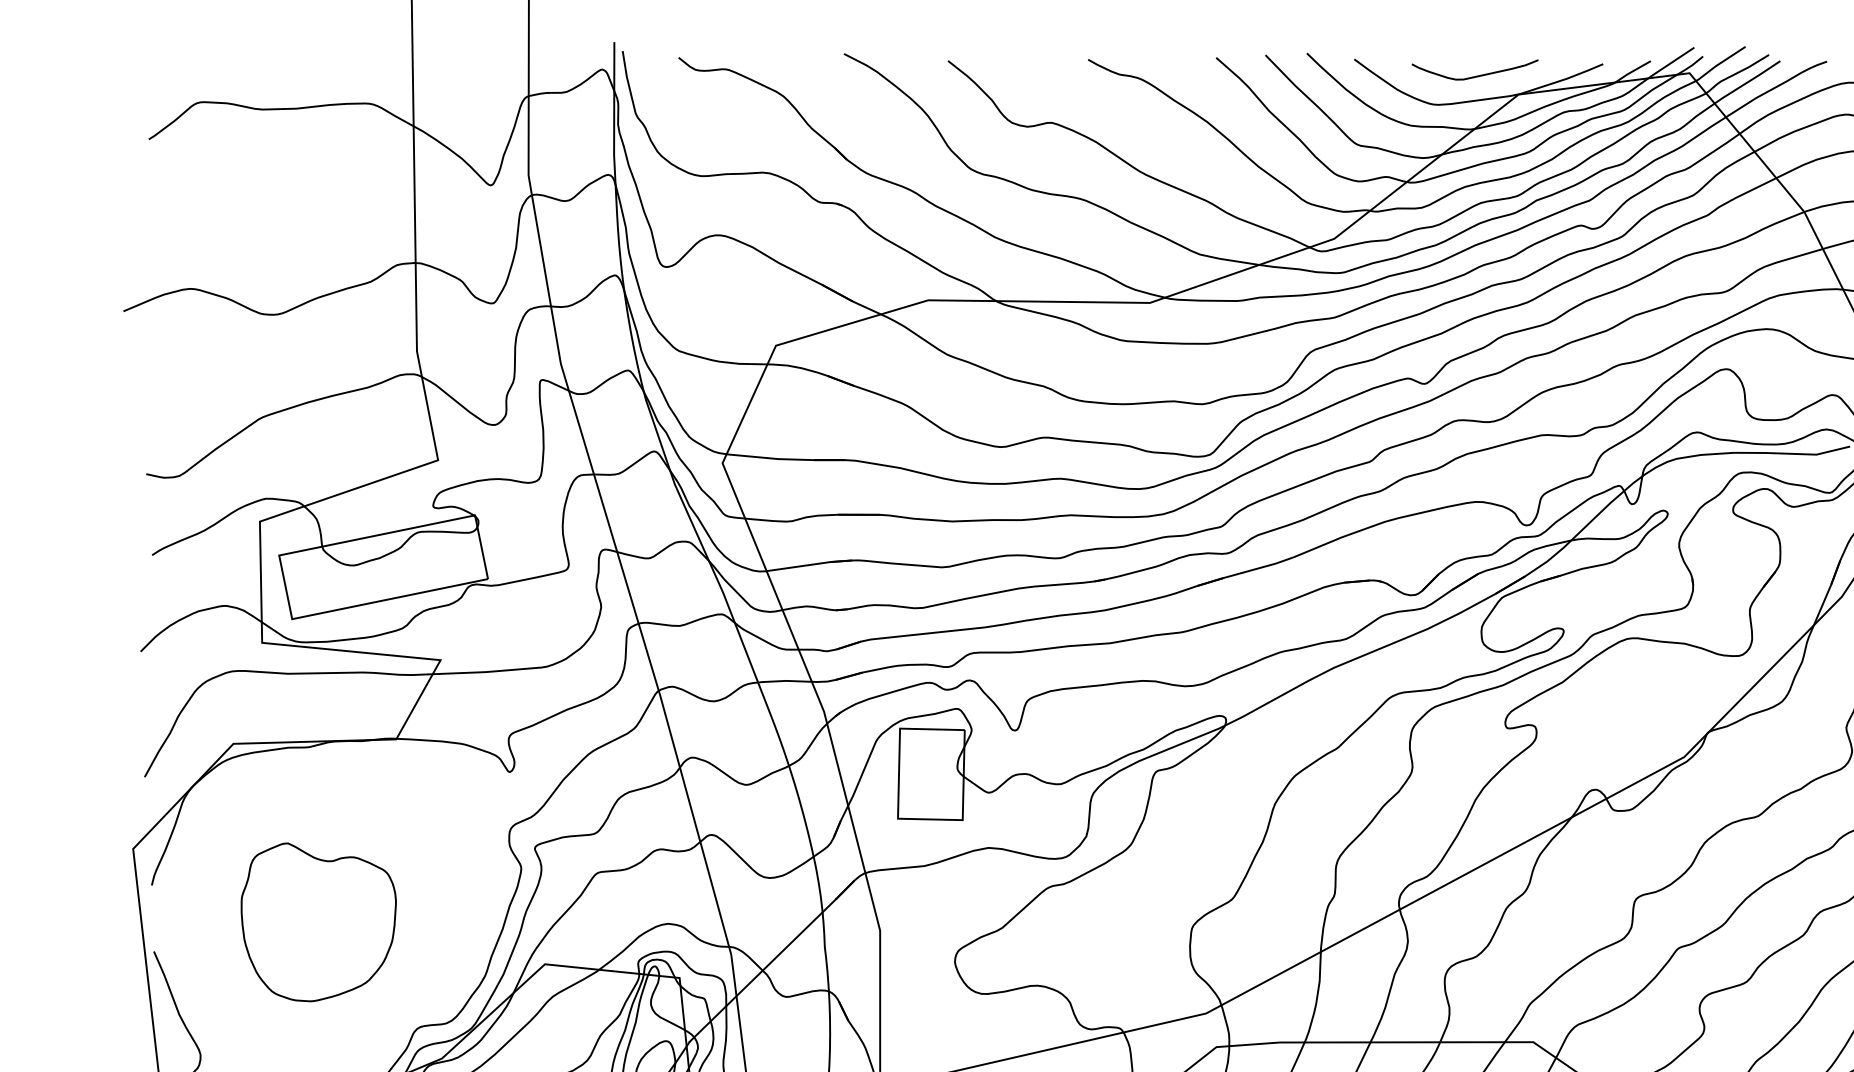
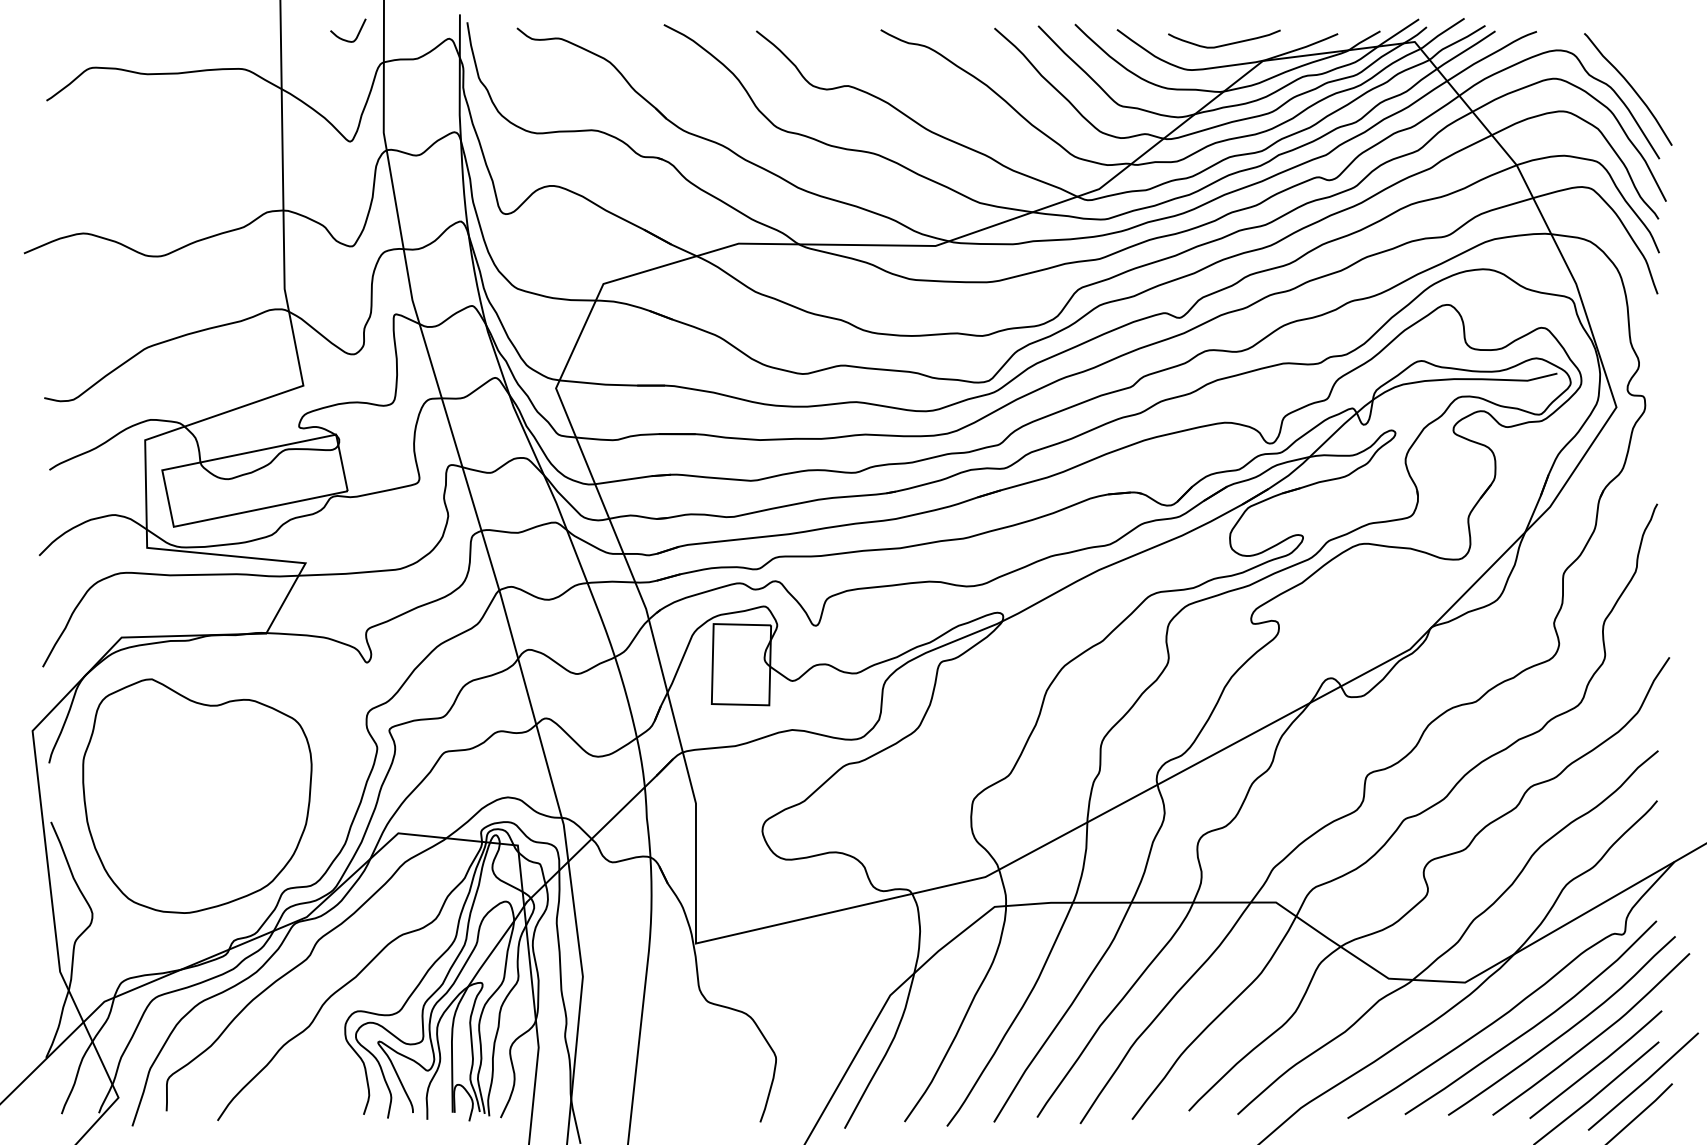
curve: (486, 70) -> (346, 39), added
part: (318, 921) -> (197, 795), size x1.67

